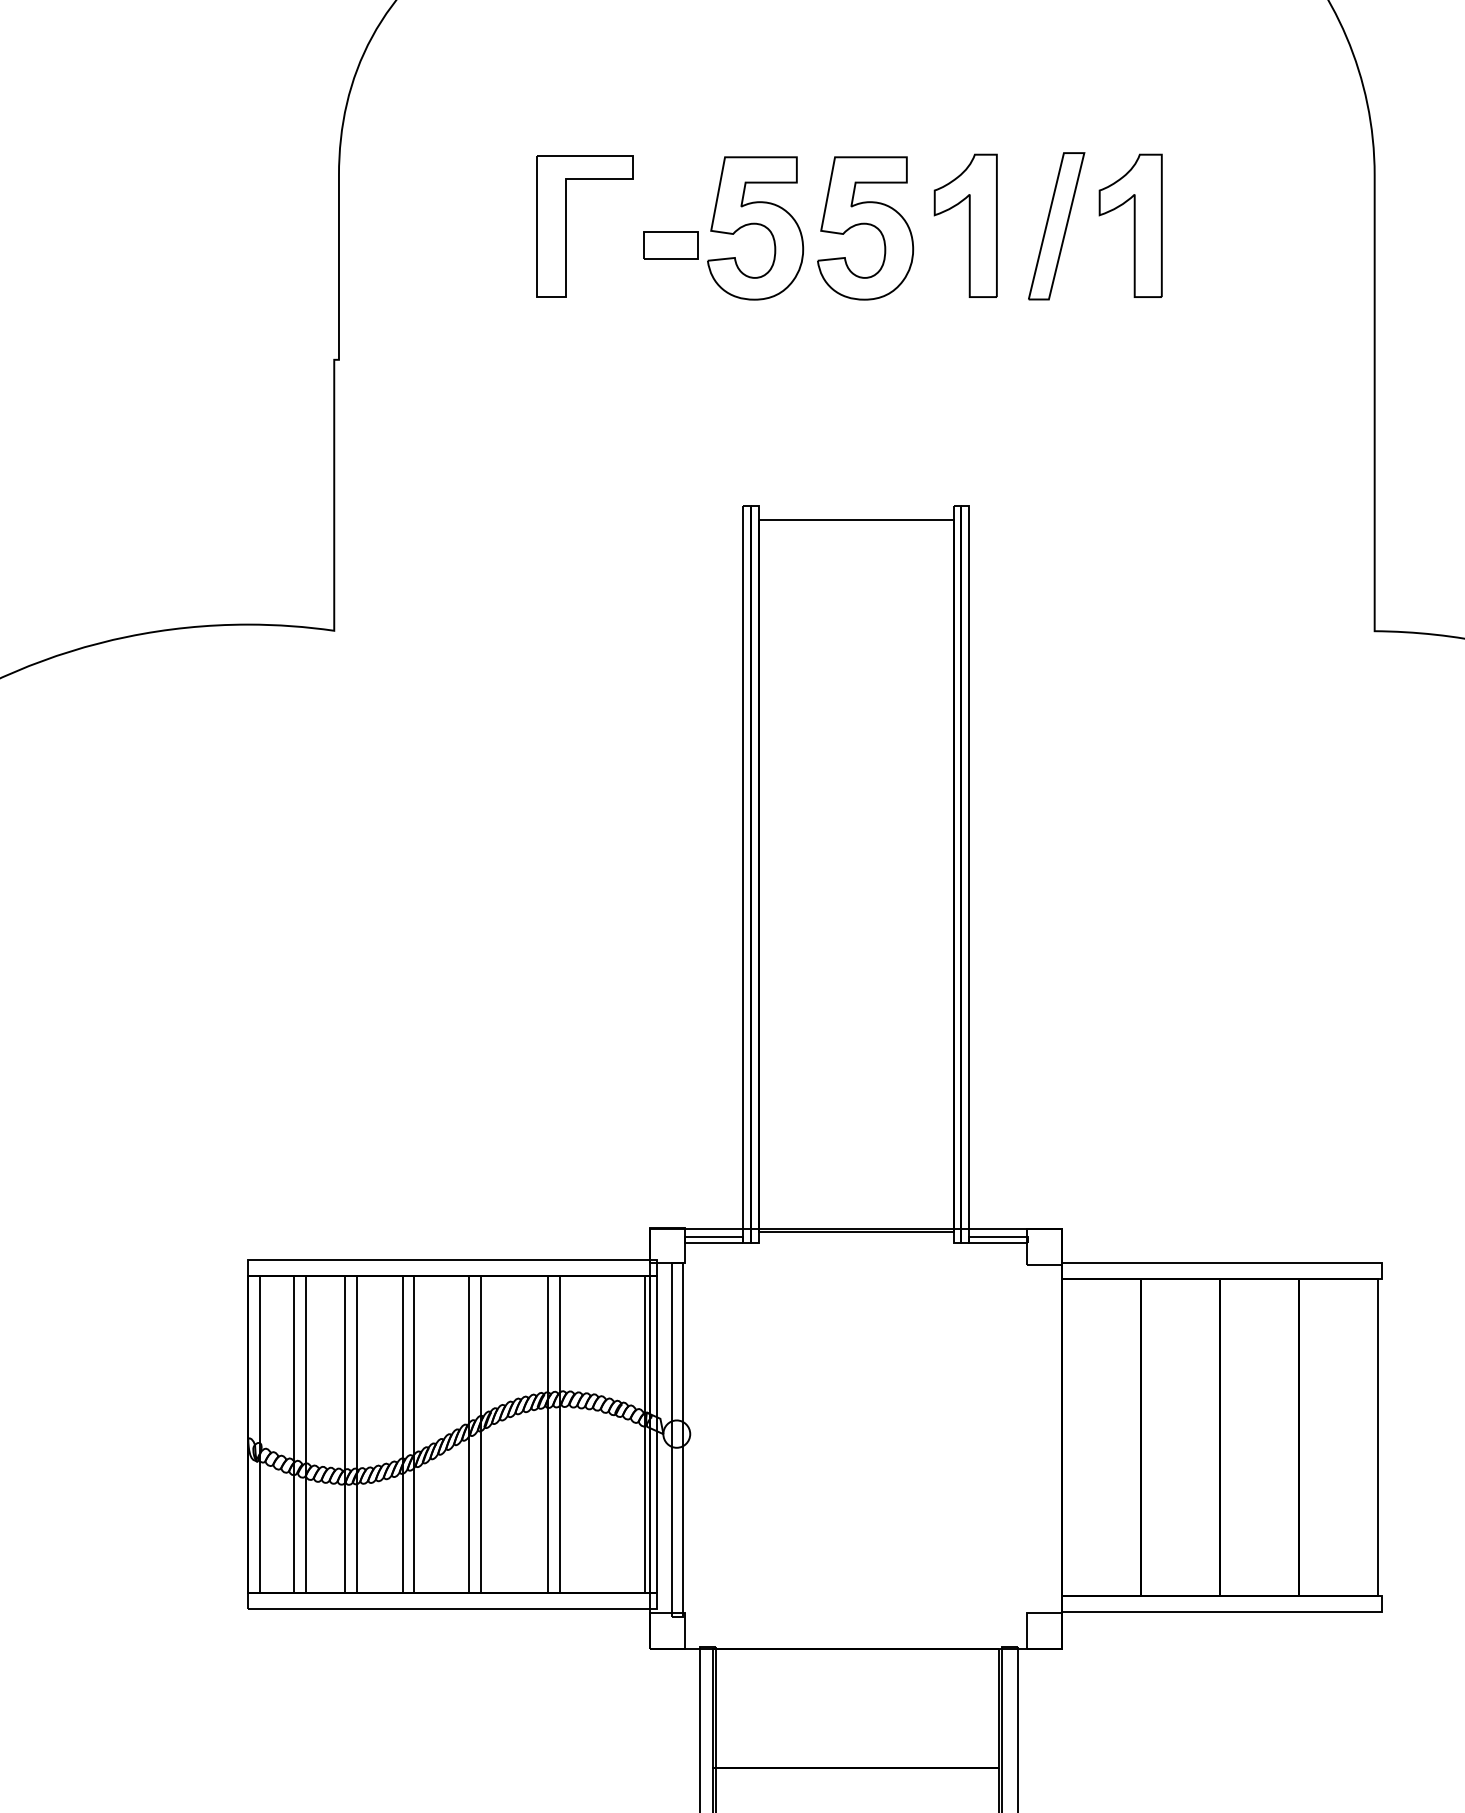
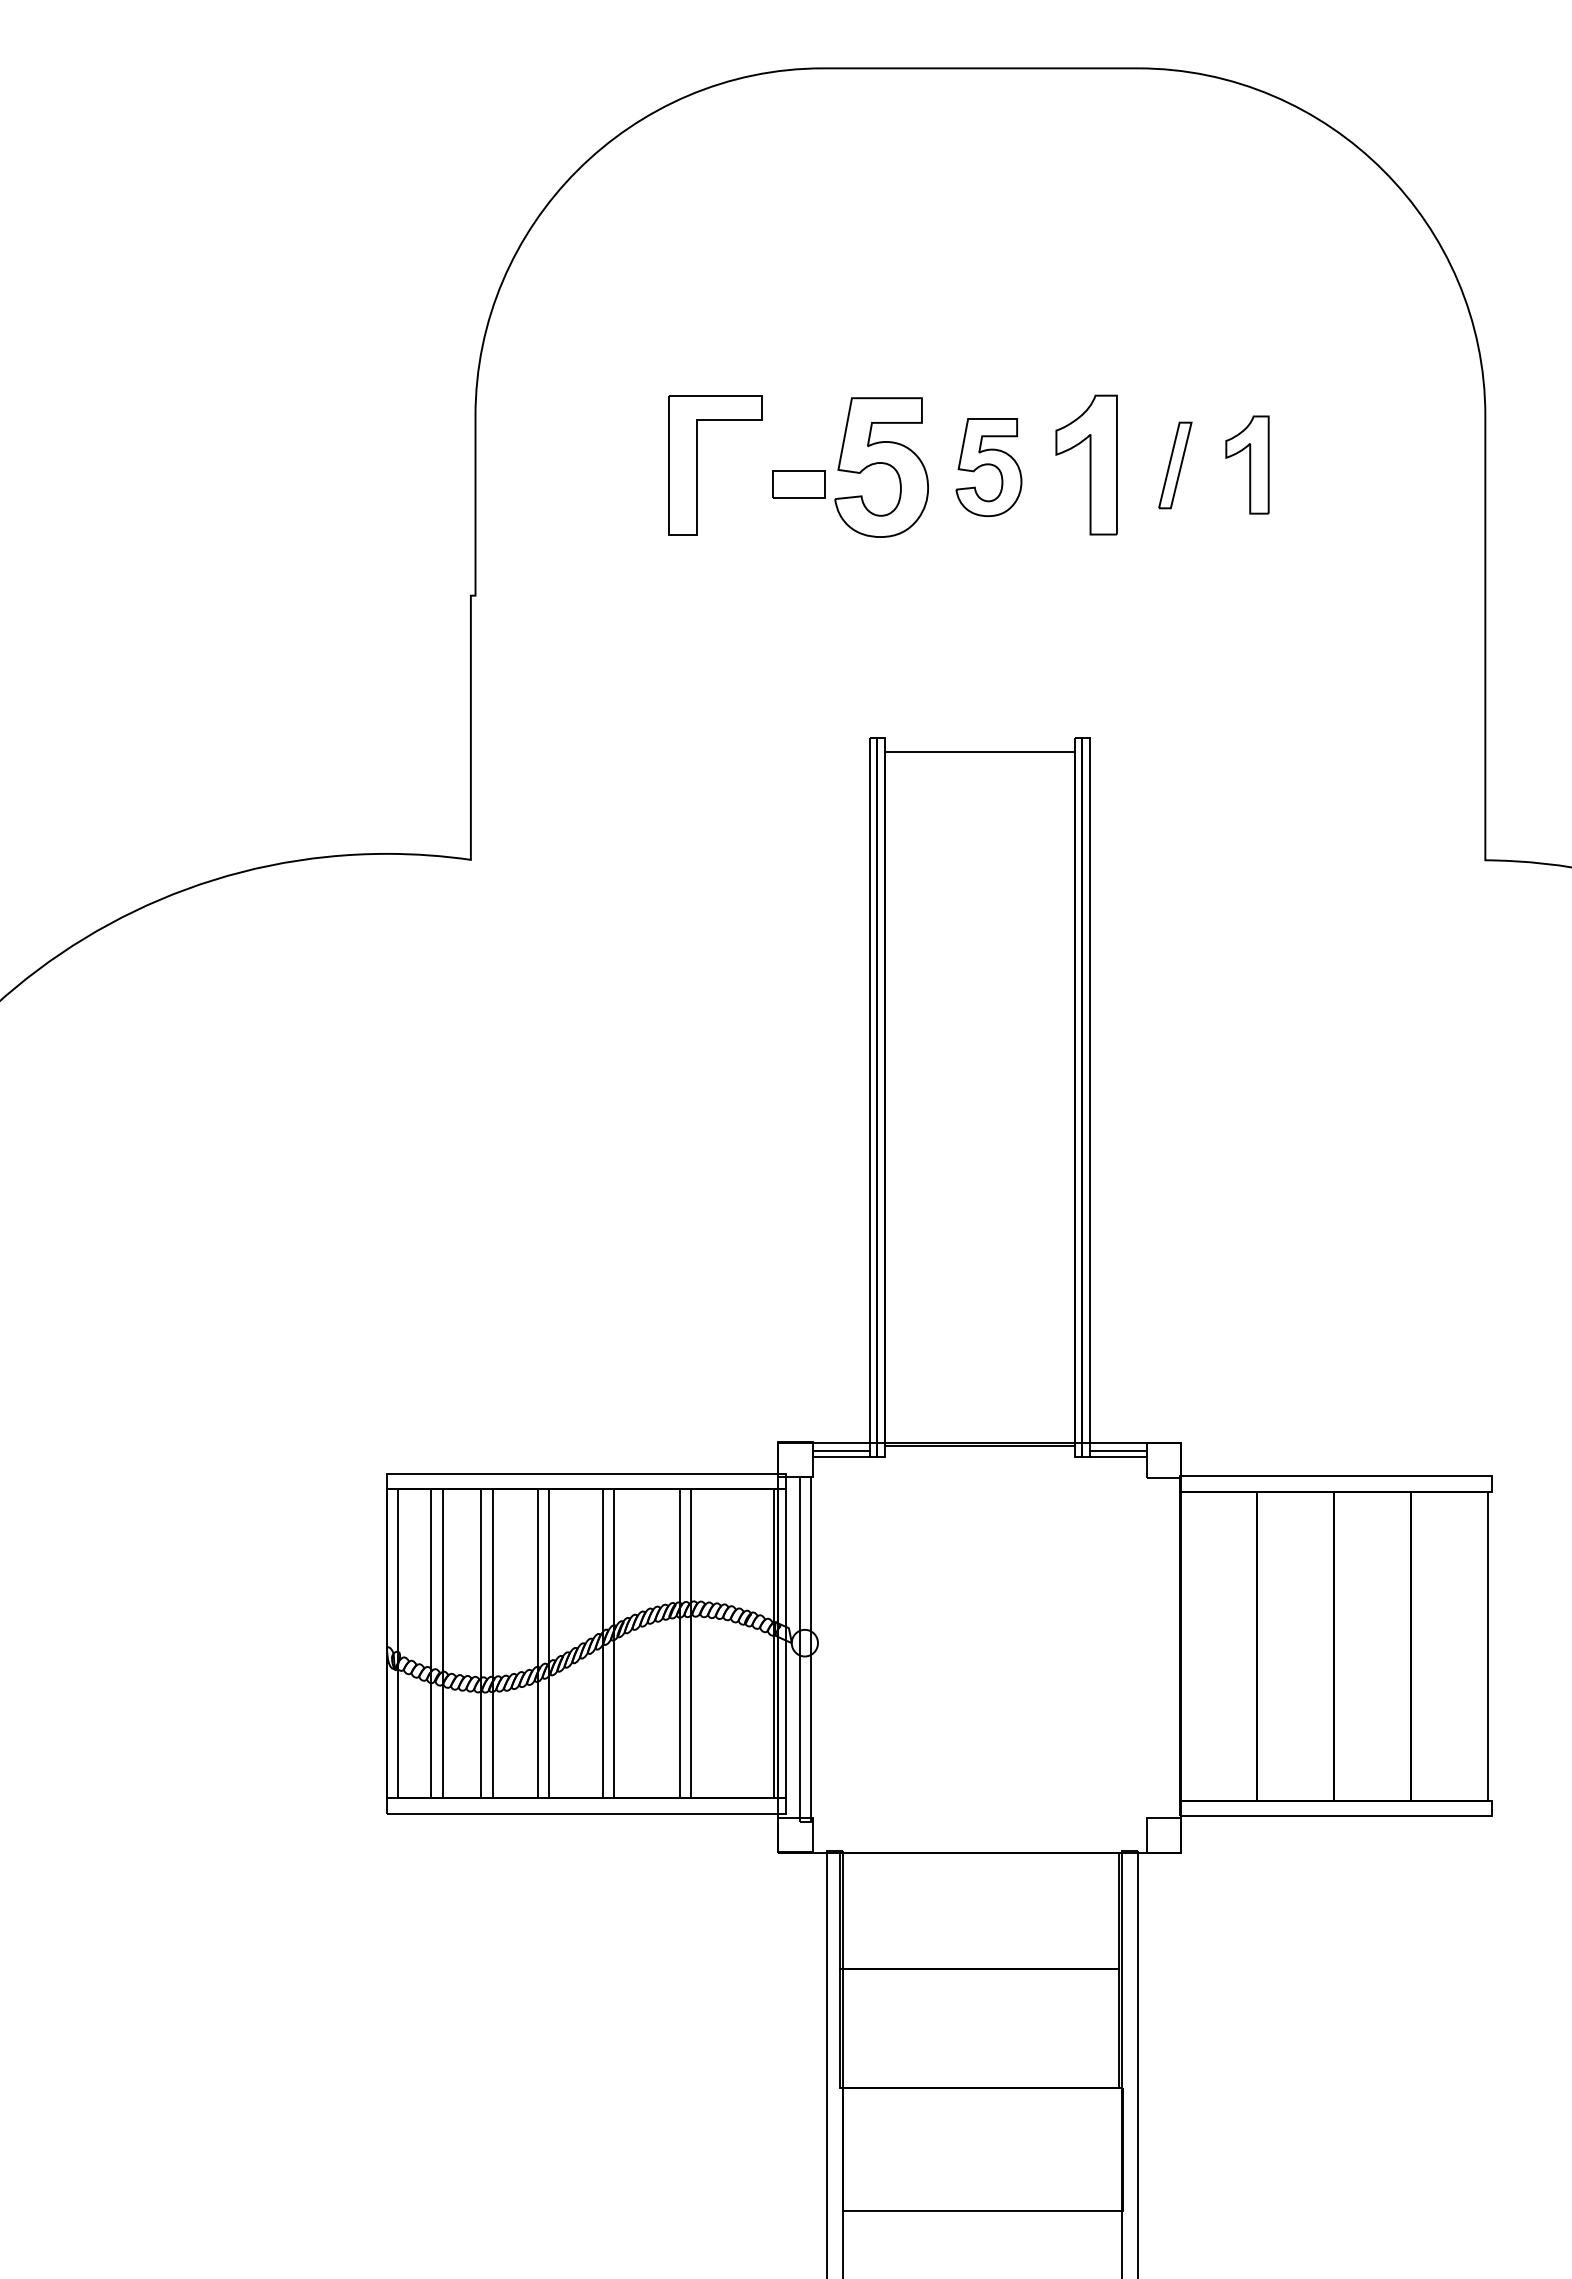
part: (1130, 225) -> (1247, 464), size x0.7
part: (1056, 226) -> (1175, 465), size x0.6
part: (865, 228) -> (988, 467), size x0.7

